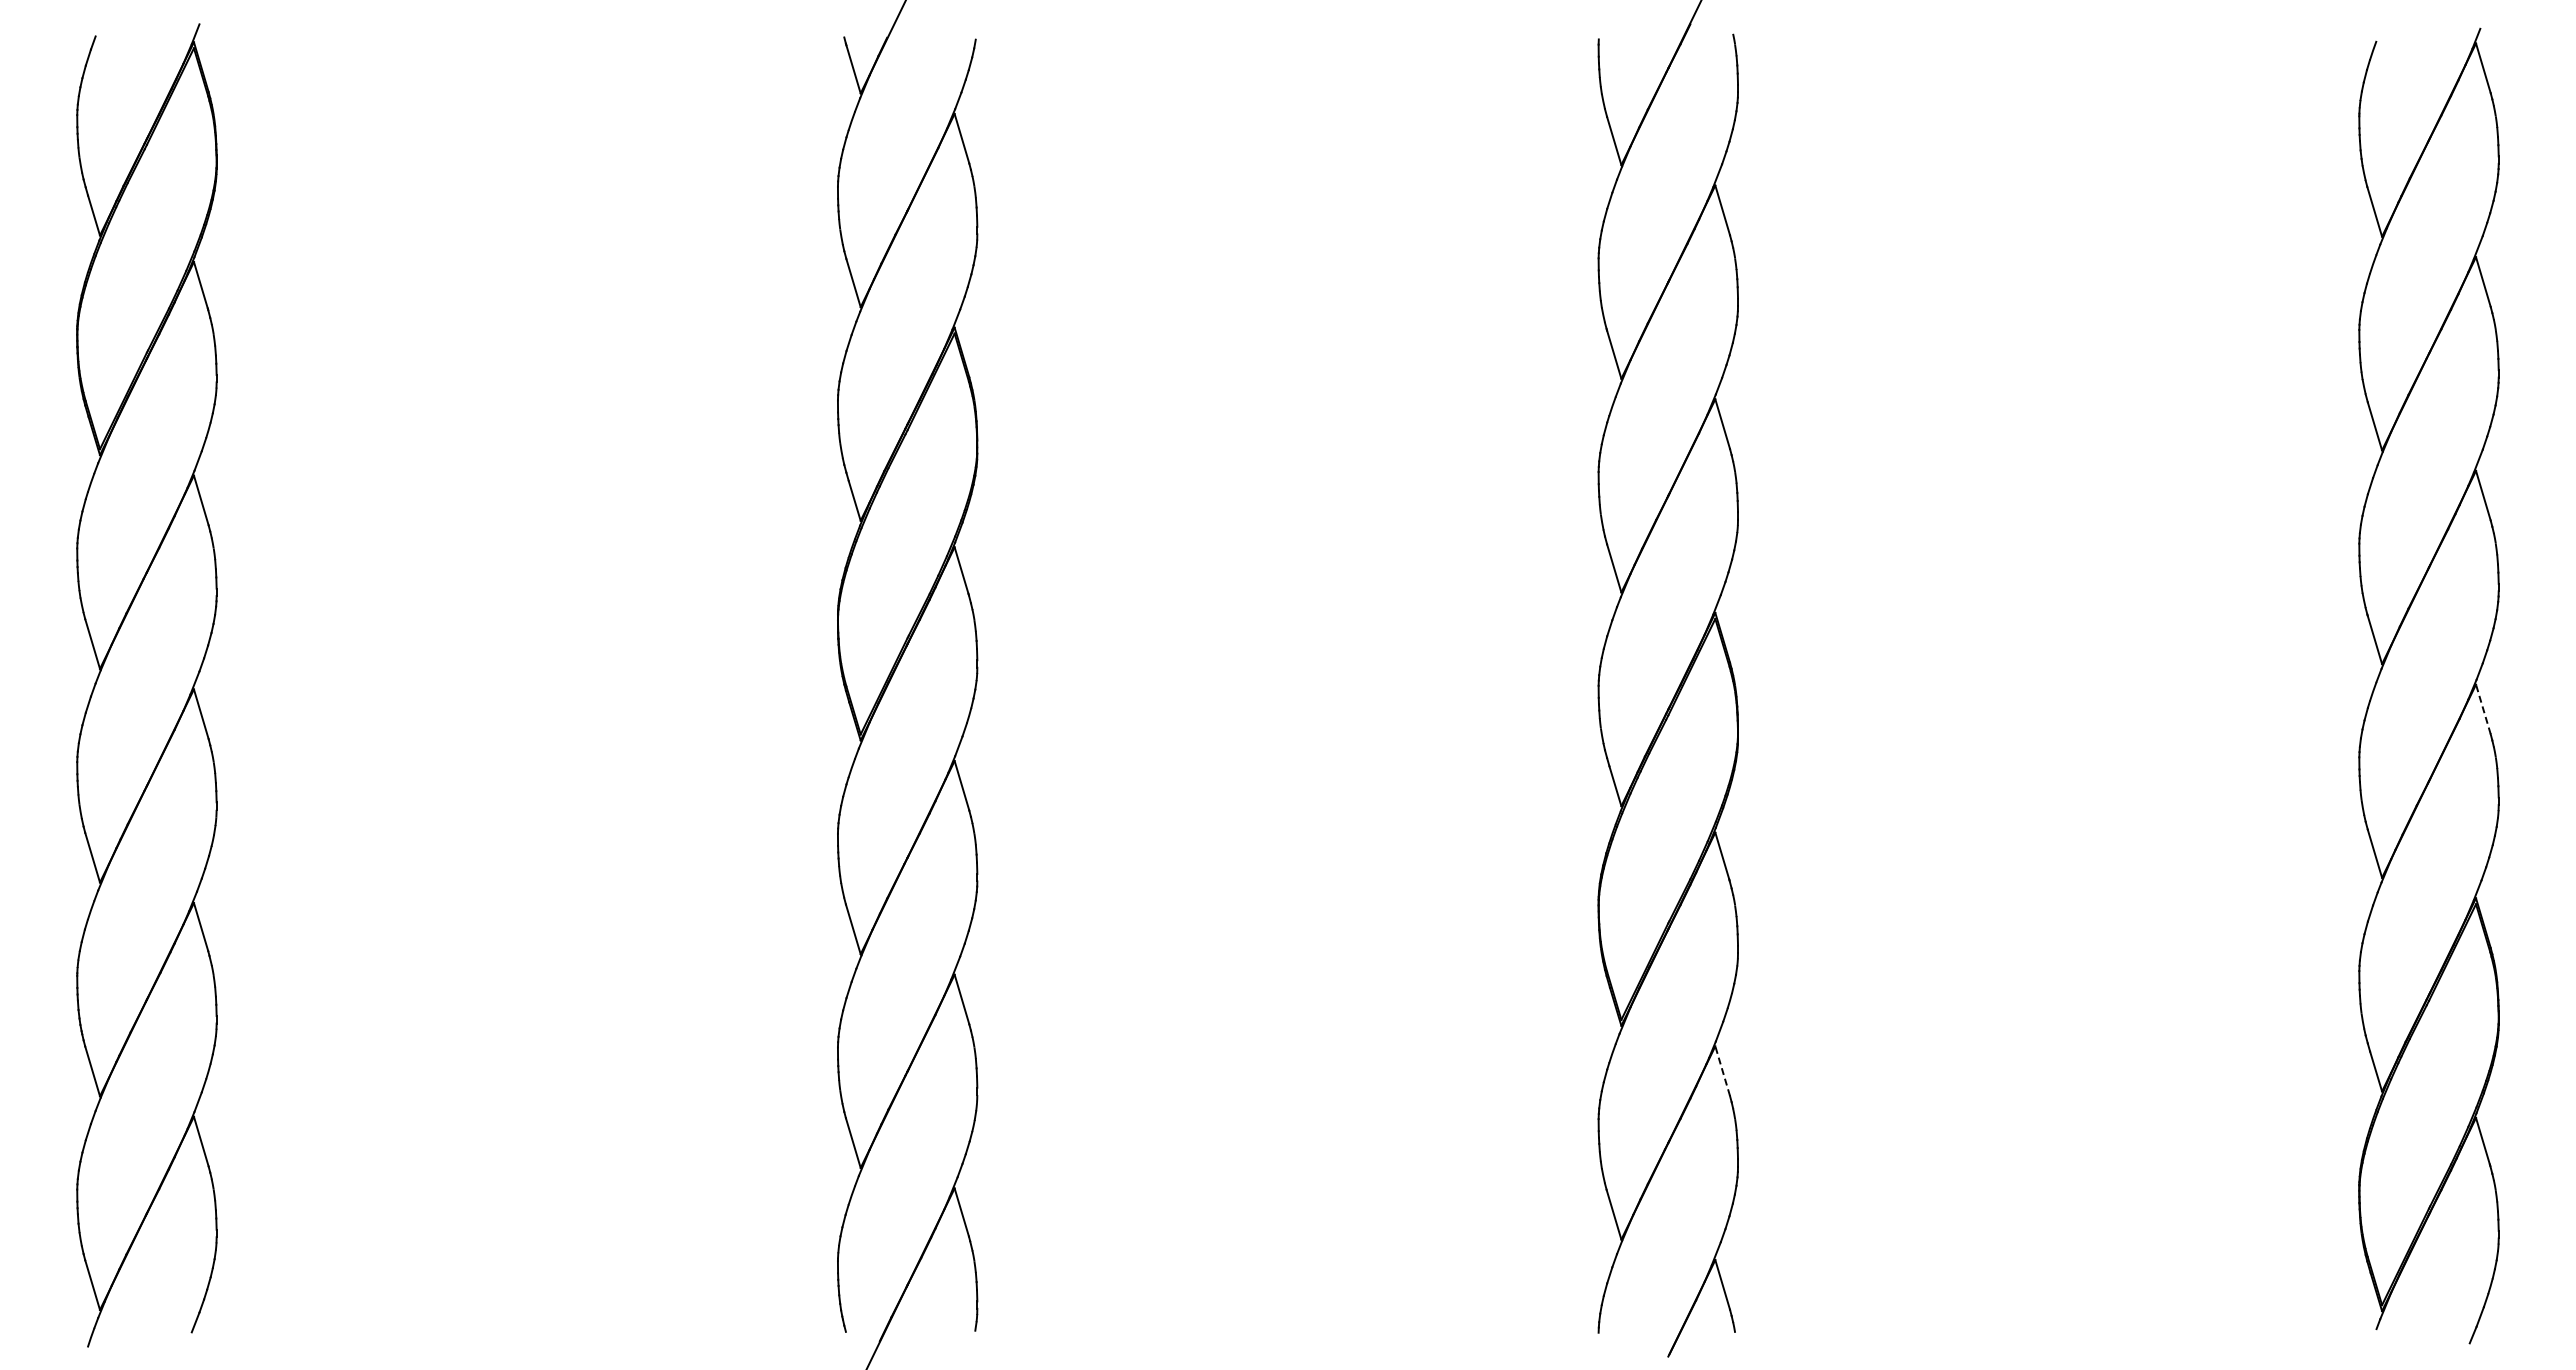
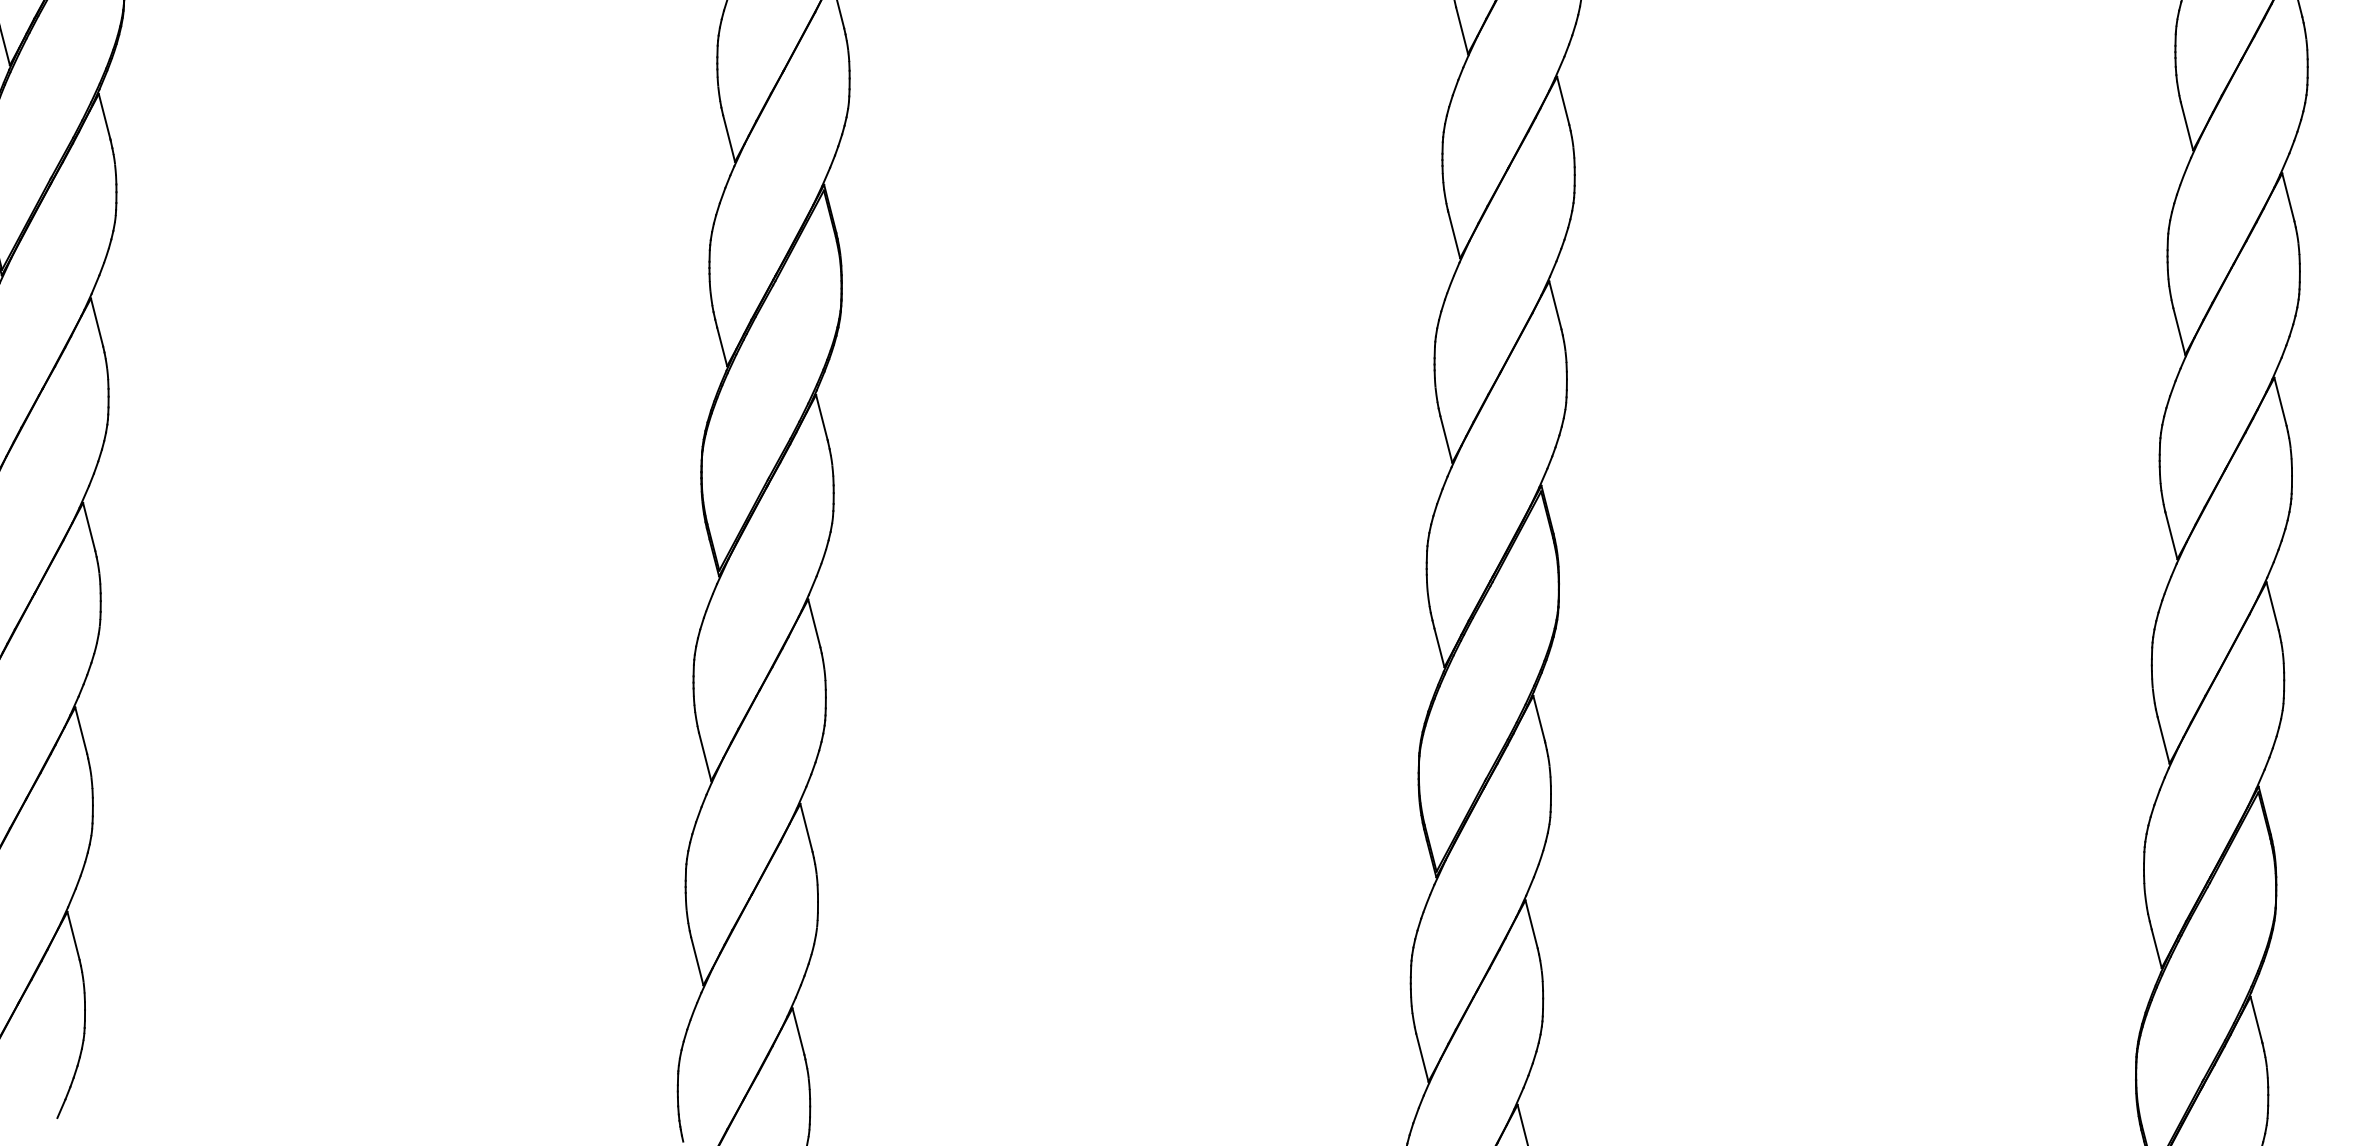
line: (2483, 709) -> (2272, 606), dashed -> solid
line: (1722, 1071) -> (1531, 924), dashed -> solid

